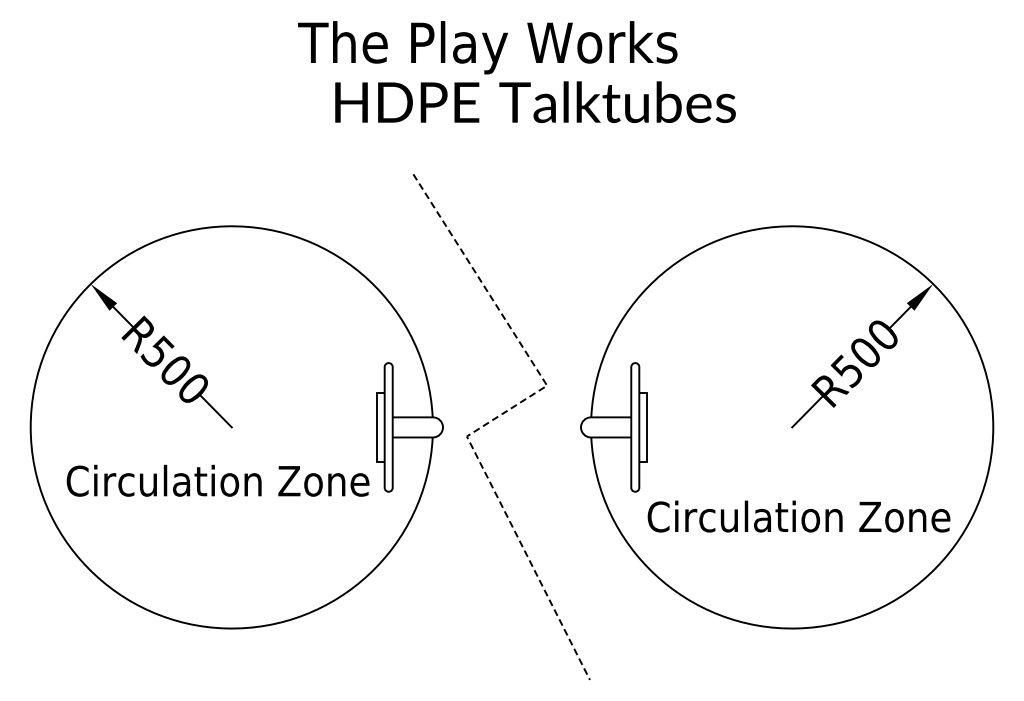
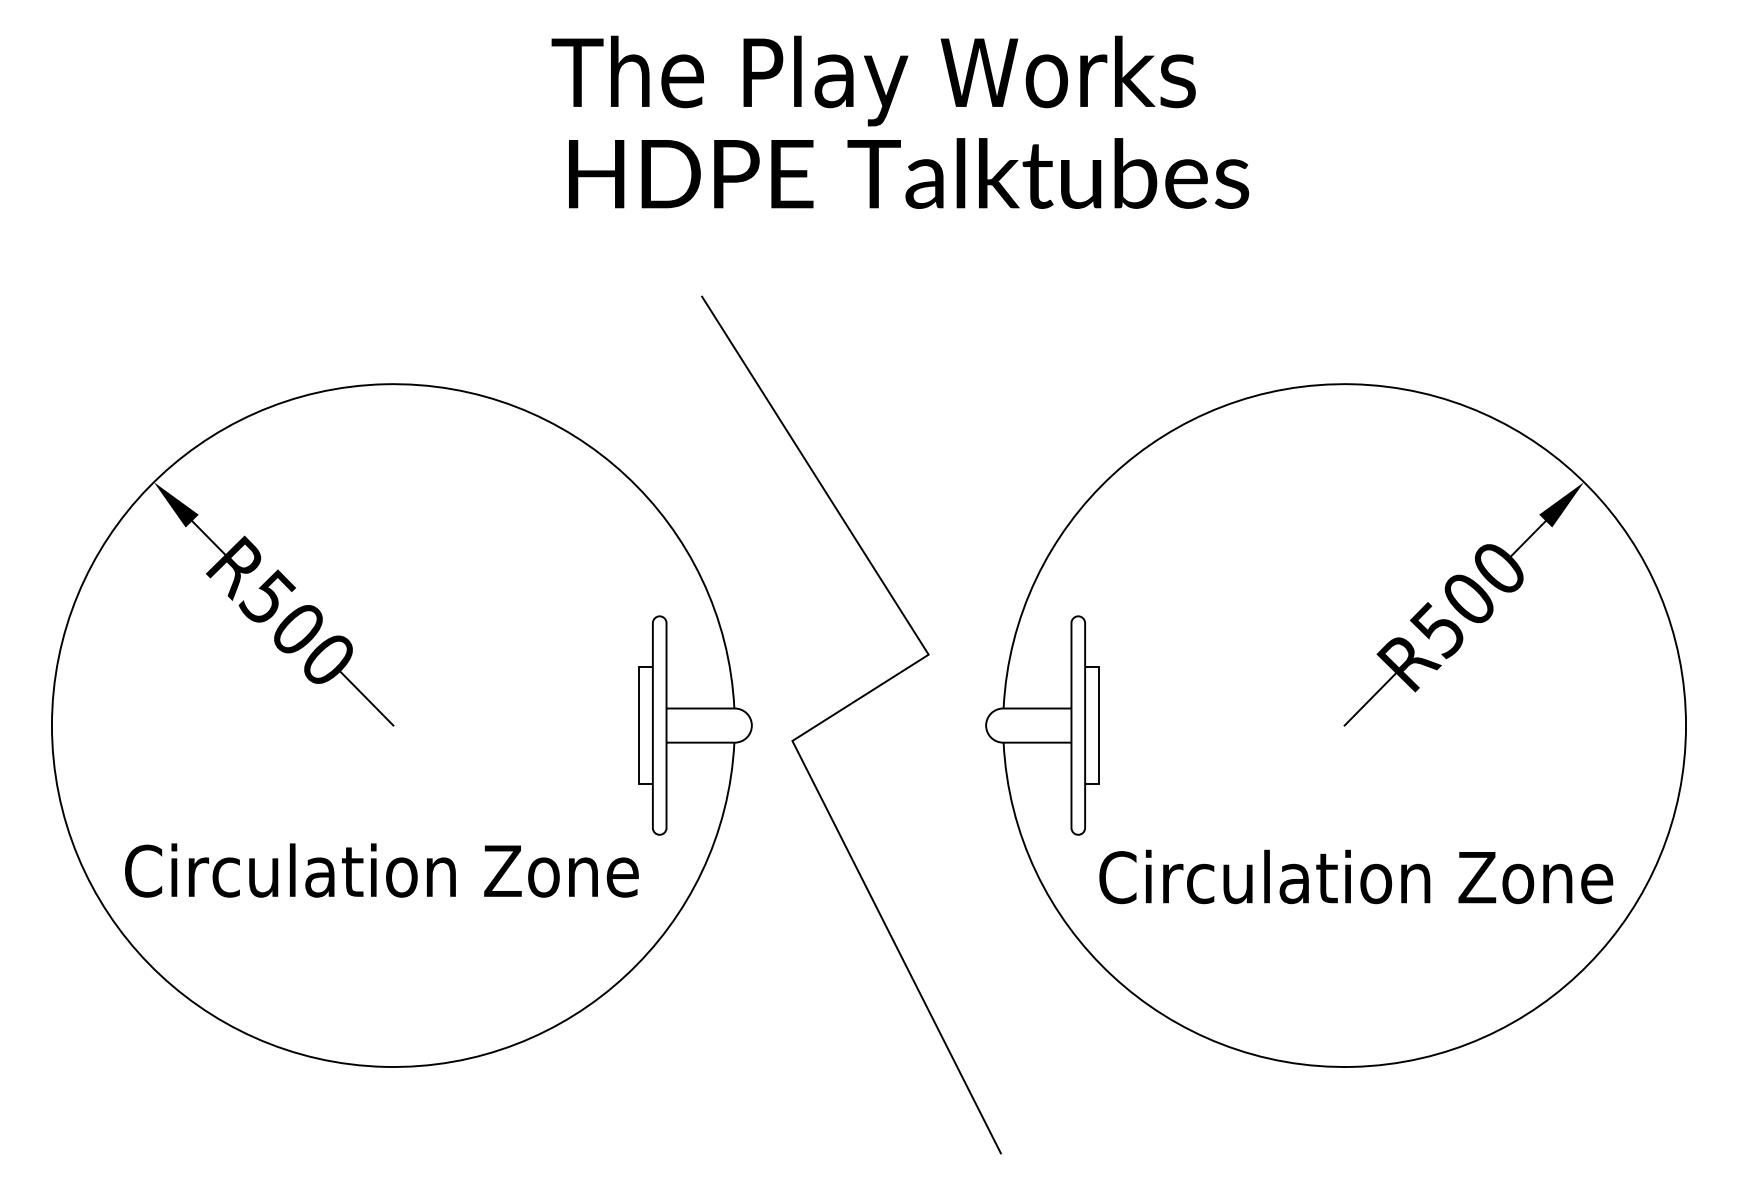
text: (487, 47) -> (873, 80), moved
line: (497, 417) -> (844, 708), dashed -> solid
text: (217, 480) -> (380, 870), moved

